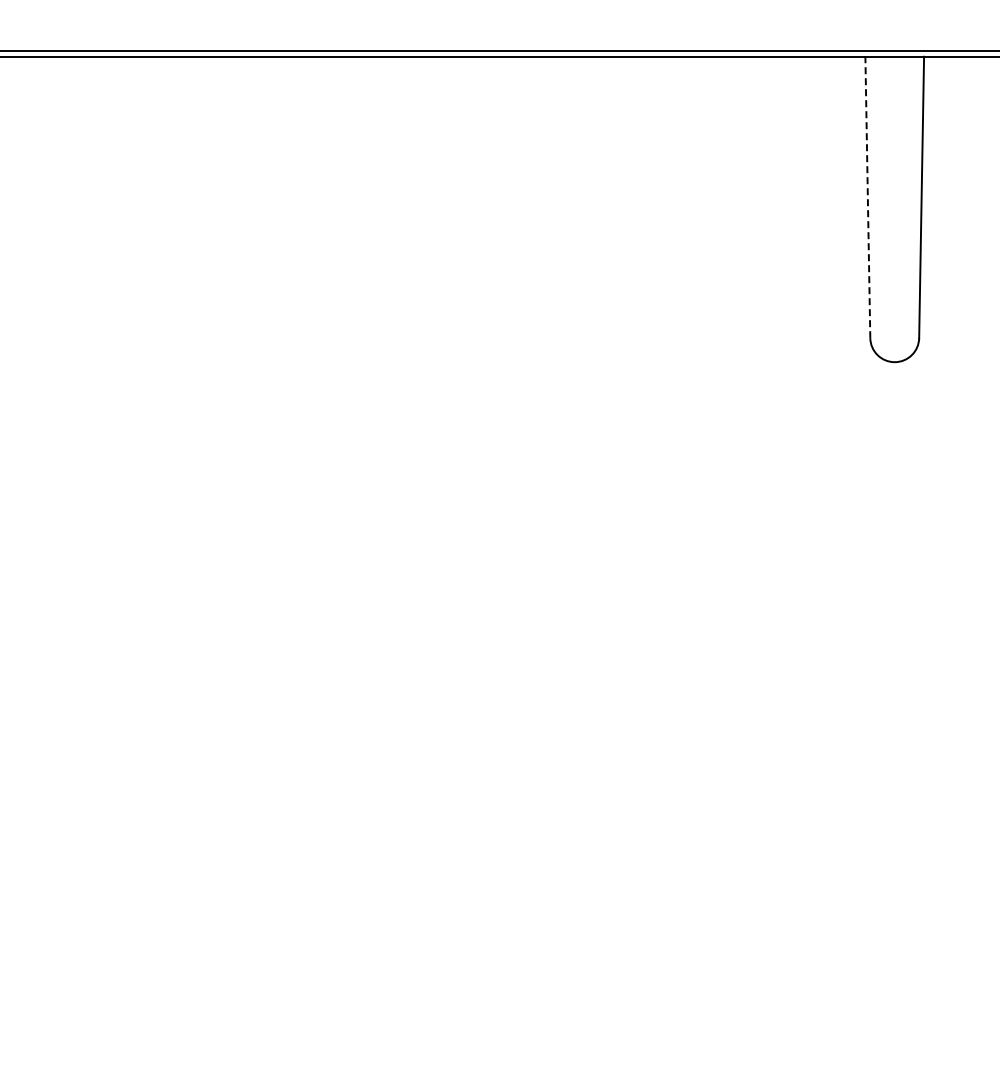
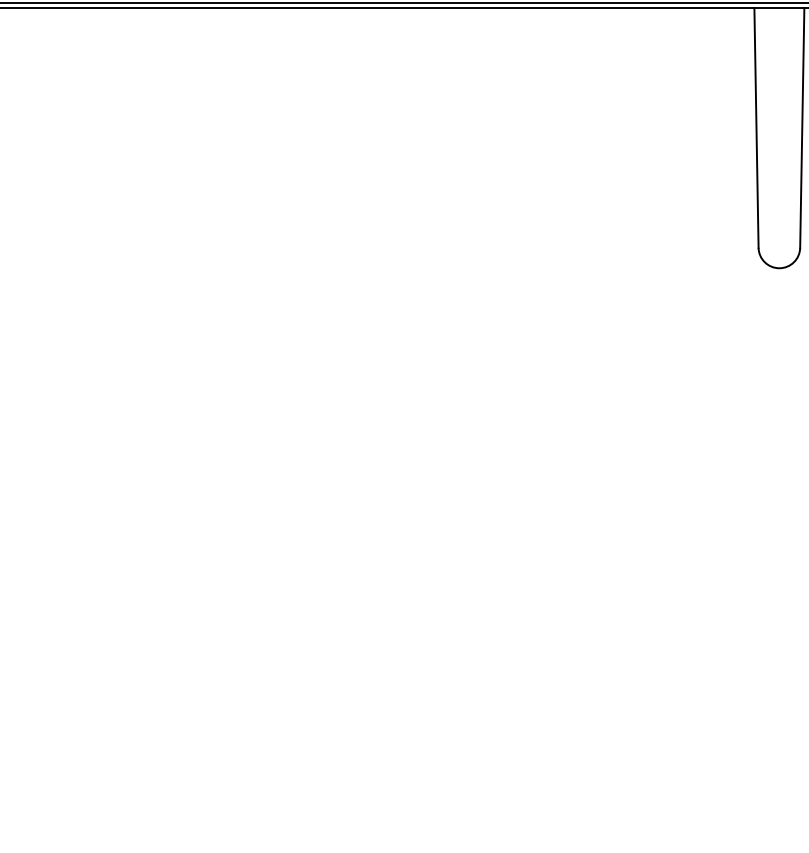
line: (867, 197) -> (756, 128), dashed -> solid

